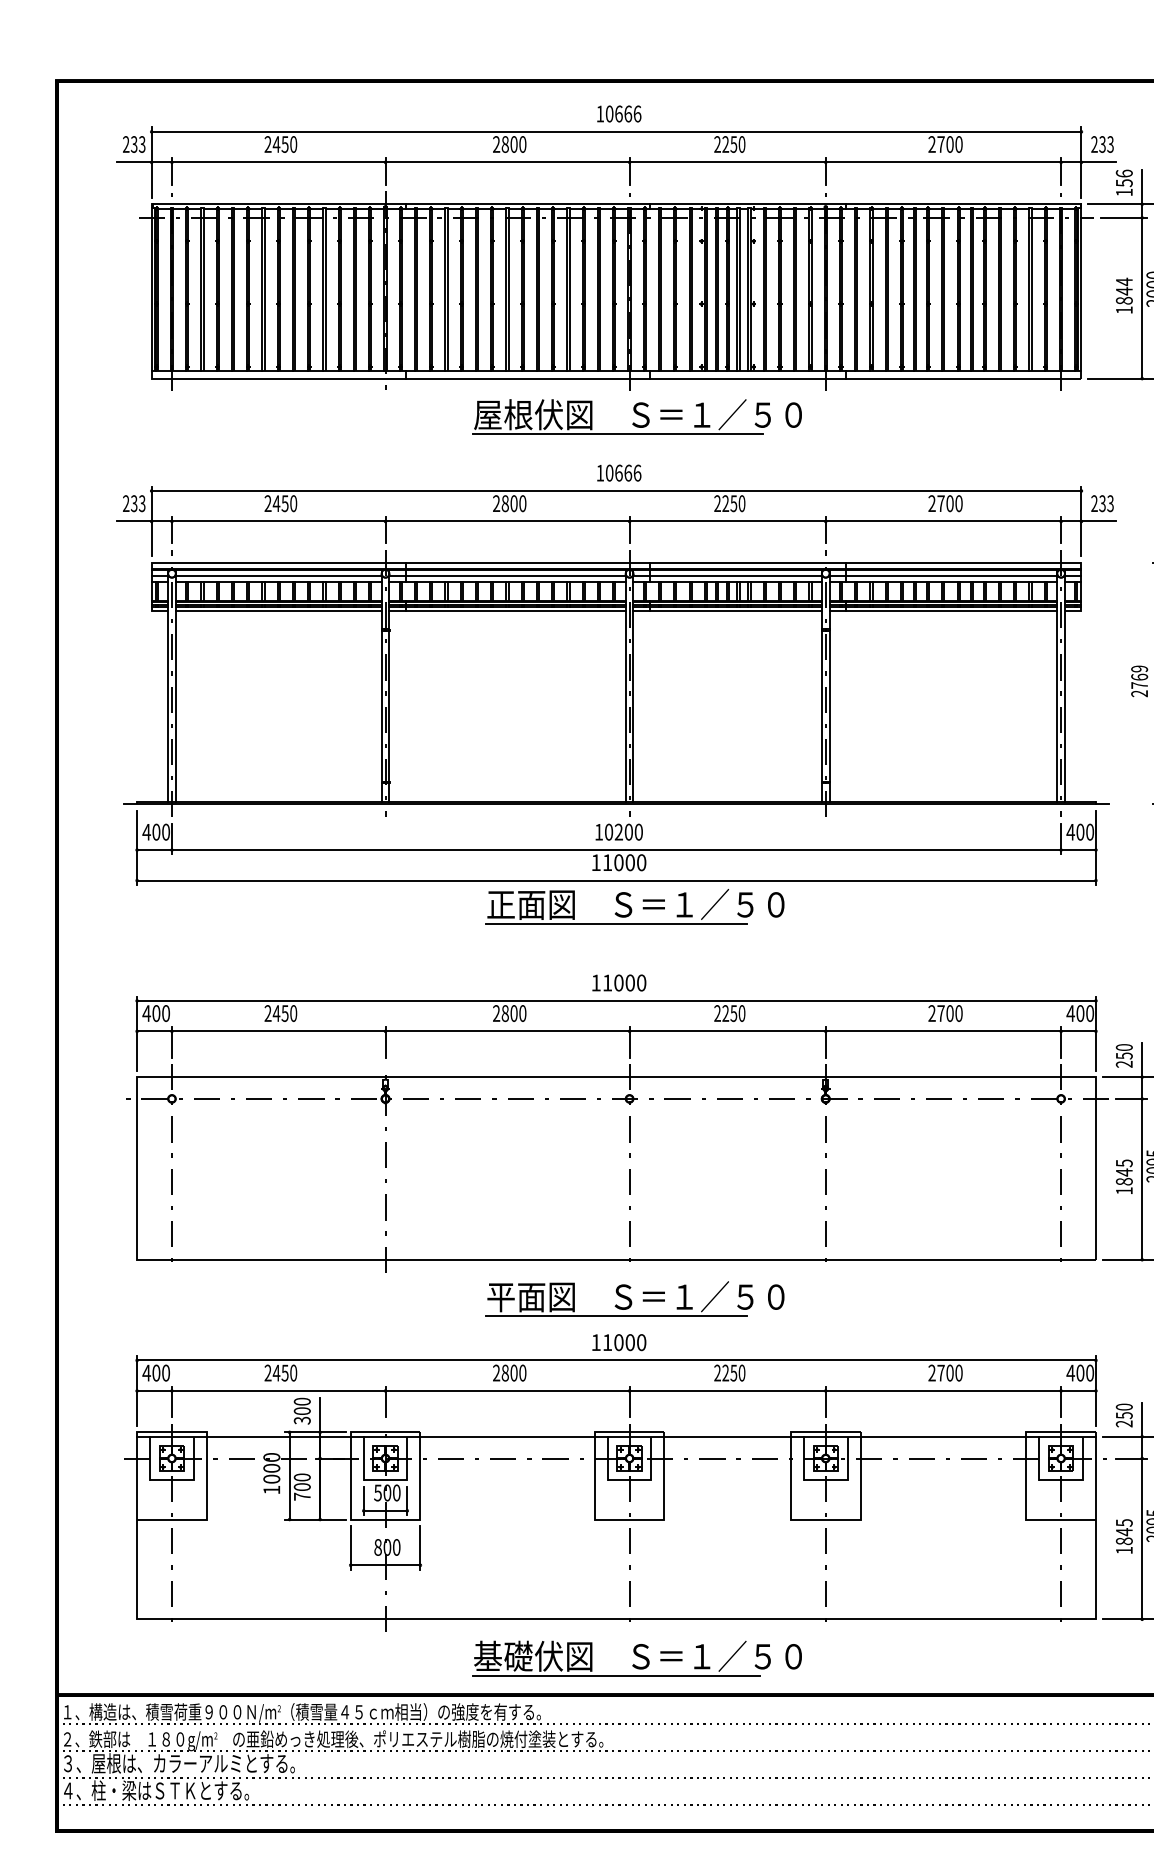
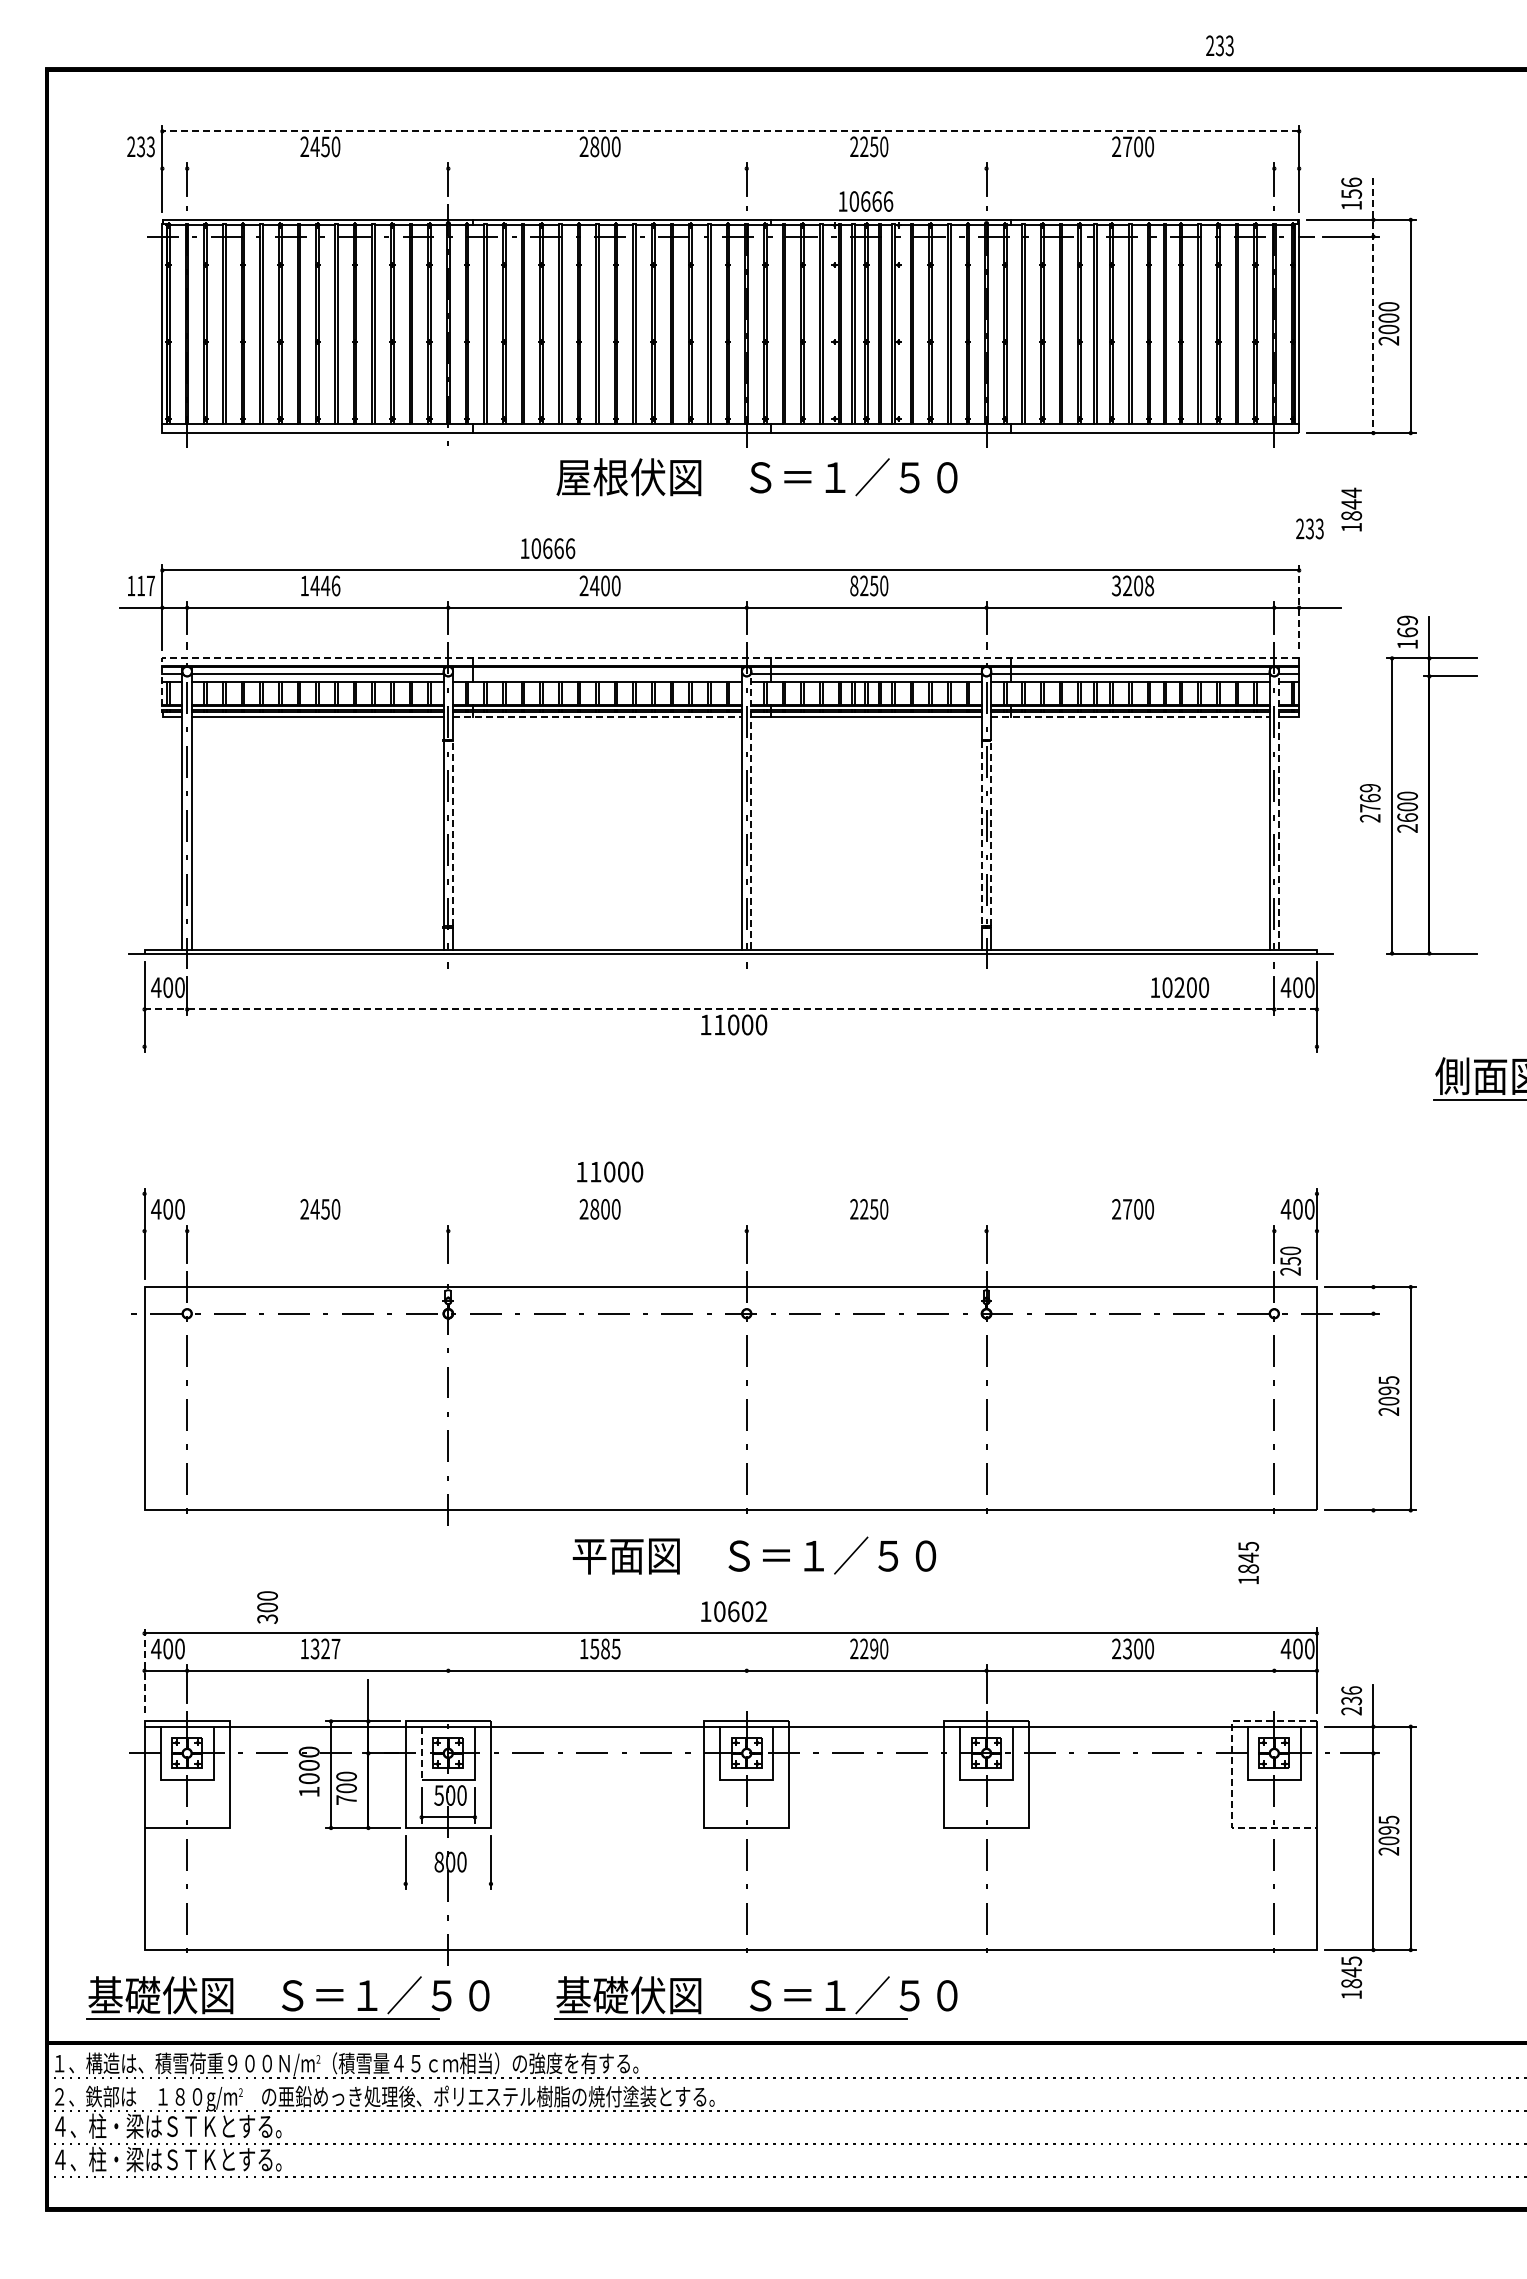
text: (619, 113) -> (866, 201), moved
line: (616, 131) -> (730, 131), solid -> dashed
text: (1102, 144) -> (1219, 45), moved
line: (616, 162) -> (730, 168), removed
line: (1142, 275) -> (1373, 306), solid -> dashed
text: (1124, 295) -> (1351, 509), moved
line: (617, 434) -> (731, 501), removed
text: (619, 473) -> (548, 548), moved
text: (133, 503) -> (140, 585), 233 -> 117
text: (280, 503) -> (320, 585), 2450 -> 1446
text: (505, 503) -> (594, 585), 2800 -> 2400
text: (717, 503) -> (854, 585), 2250 -> 8250
text: (945, 503) -> (1132, 585), 2700 -> 3208
text: (1102, 503) -> (1309, 528), moved
line: (1081, 521) -> (1299, 607), solid -> dashed
line: (592, 562) -> (701, 658), solid -> dashed
line: (507, 576) -> (597, 674), removed
line: (507, 611) -> (597, 717), solid -> dashed
line: (943, 611) -> (1130, 717), solid -> dashed
line: (633, 685) -> (751, 808), solid -> dashed
line: (1065, 685) -> (1279, 808), solid -> dashed
line: (389, 706) -> (453, 833), solid -> dashed
line: (821, 706) -> (981, 834), solid -> dashed
line: (829, 706) -> (991, 833), solid -> dashed
text: (618, 832) -> (1179, 987), moved
line: (616, 850) -> (730, 1009), solid -> dashed
line: (616, 880) -> (730, 1046), removed
part: (635, 906) -> (753, 1078), removed
text: (619, 982) -> (610, 1171), moved
line: (616, 1000) -> (730, 1193), removed
line: (616, 1031) -> (730, 1231), removed
text: (1124, 1055) -> (1290, 1260), moved
line: (1142, 1151) -> (1373, 1377), removed
text: (1124, 1176) -> (1248, 1562), moved
line: (616, 1316) -> (730, 1579), removed
text: (624, 1342) -> (740, 1611), 11000 -> 10602
text: (280, 1372) -> (320, 1648), 2450 -> 1327
text: (509, 1372) -> (599, 1648), 2800 -> 1585
text: (734, 1372) -> (874, 1648), 2250 -> 2290
text: (941, 1372) -> (1127, 1648), 2700 -> 2300
line: (137, 1390) -> (144, 1670), solid -> dashed
line: (385, 1401) -> (448, 1683), removed
line: (629, 1401) -> (746, 1683), removed
line: (1061, 1401) -> (1274, 1683), removed
text: (302, 1411) -> (267, 1607), moved
text: (1124, 1411) -> (1351, 1695), 250 -> 236
line: (363, 1458) -> (421, 1753), solid -> dashed
line: (1026, 1476) -> (1231, 1775), solid -> dashed
text: (1124, 1536) -> (1351, 1977), moved
line: (384, 1564) -> (447, 1883), removed
part: (253, 1658) -> (287, 1997), added
text: (179, 1762) -> (196, 2125), ３、屋根は、カラーアルミとする。 -> ４、柱・梁はＳＴＫとする。

